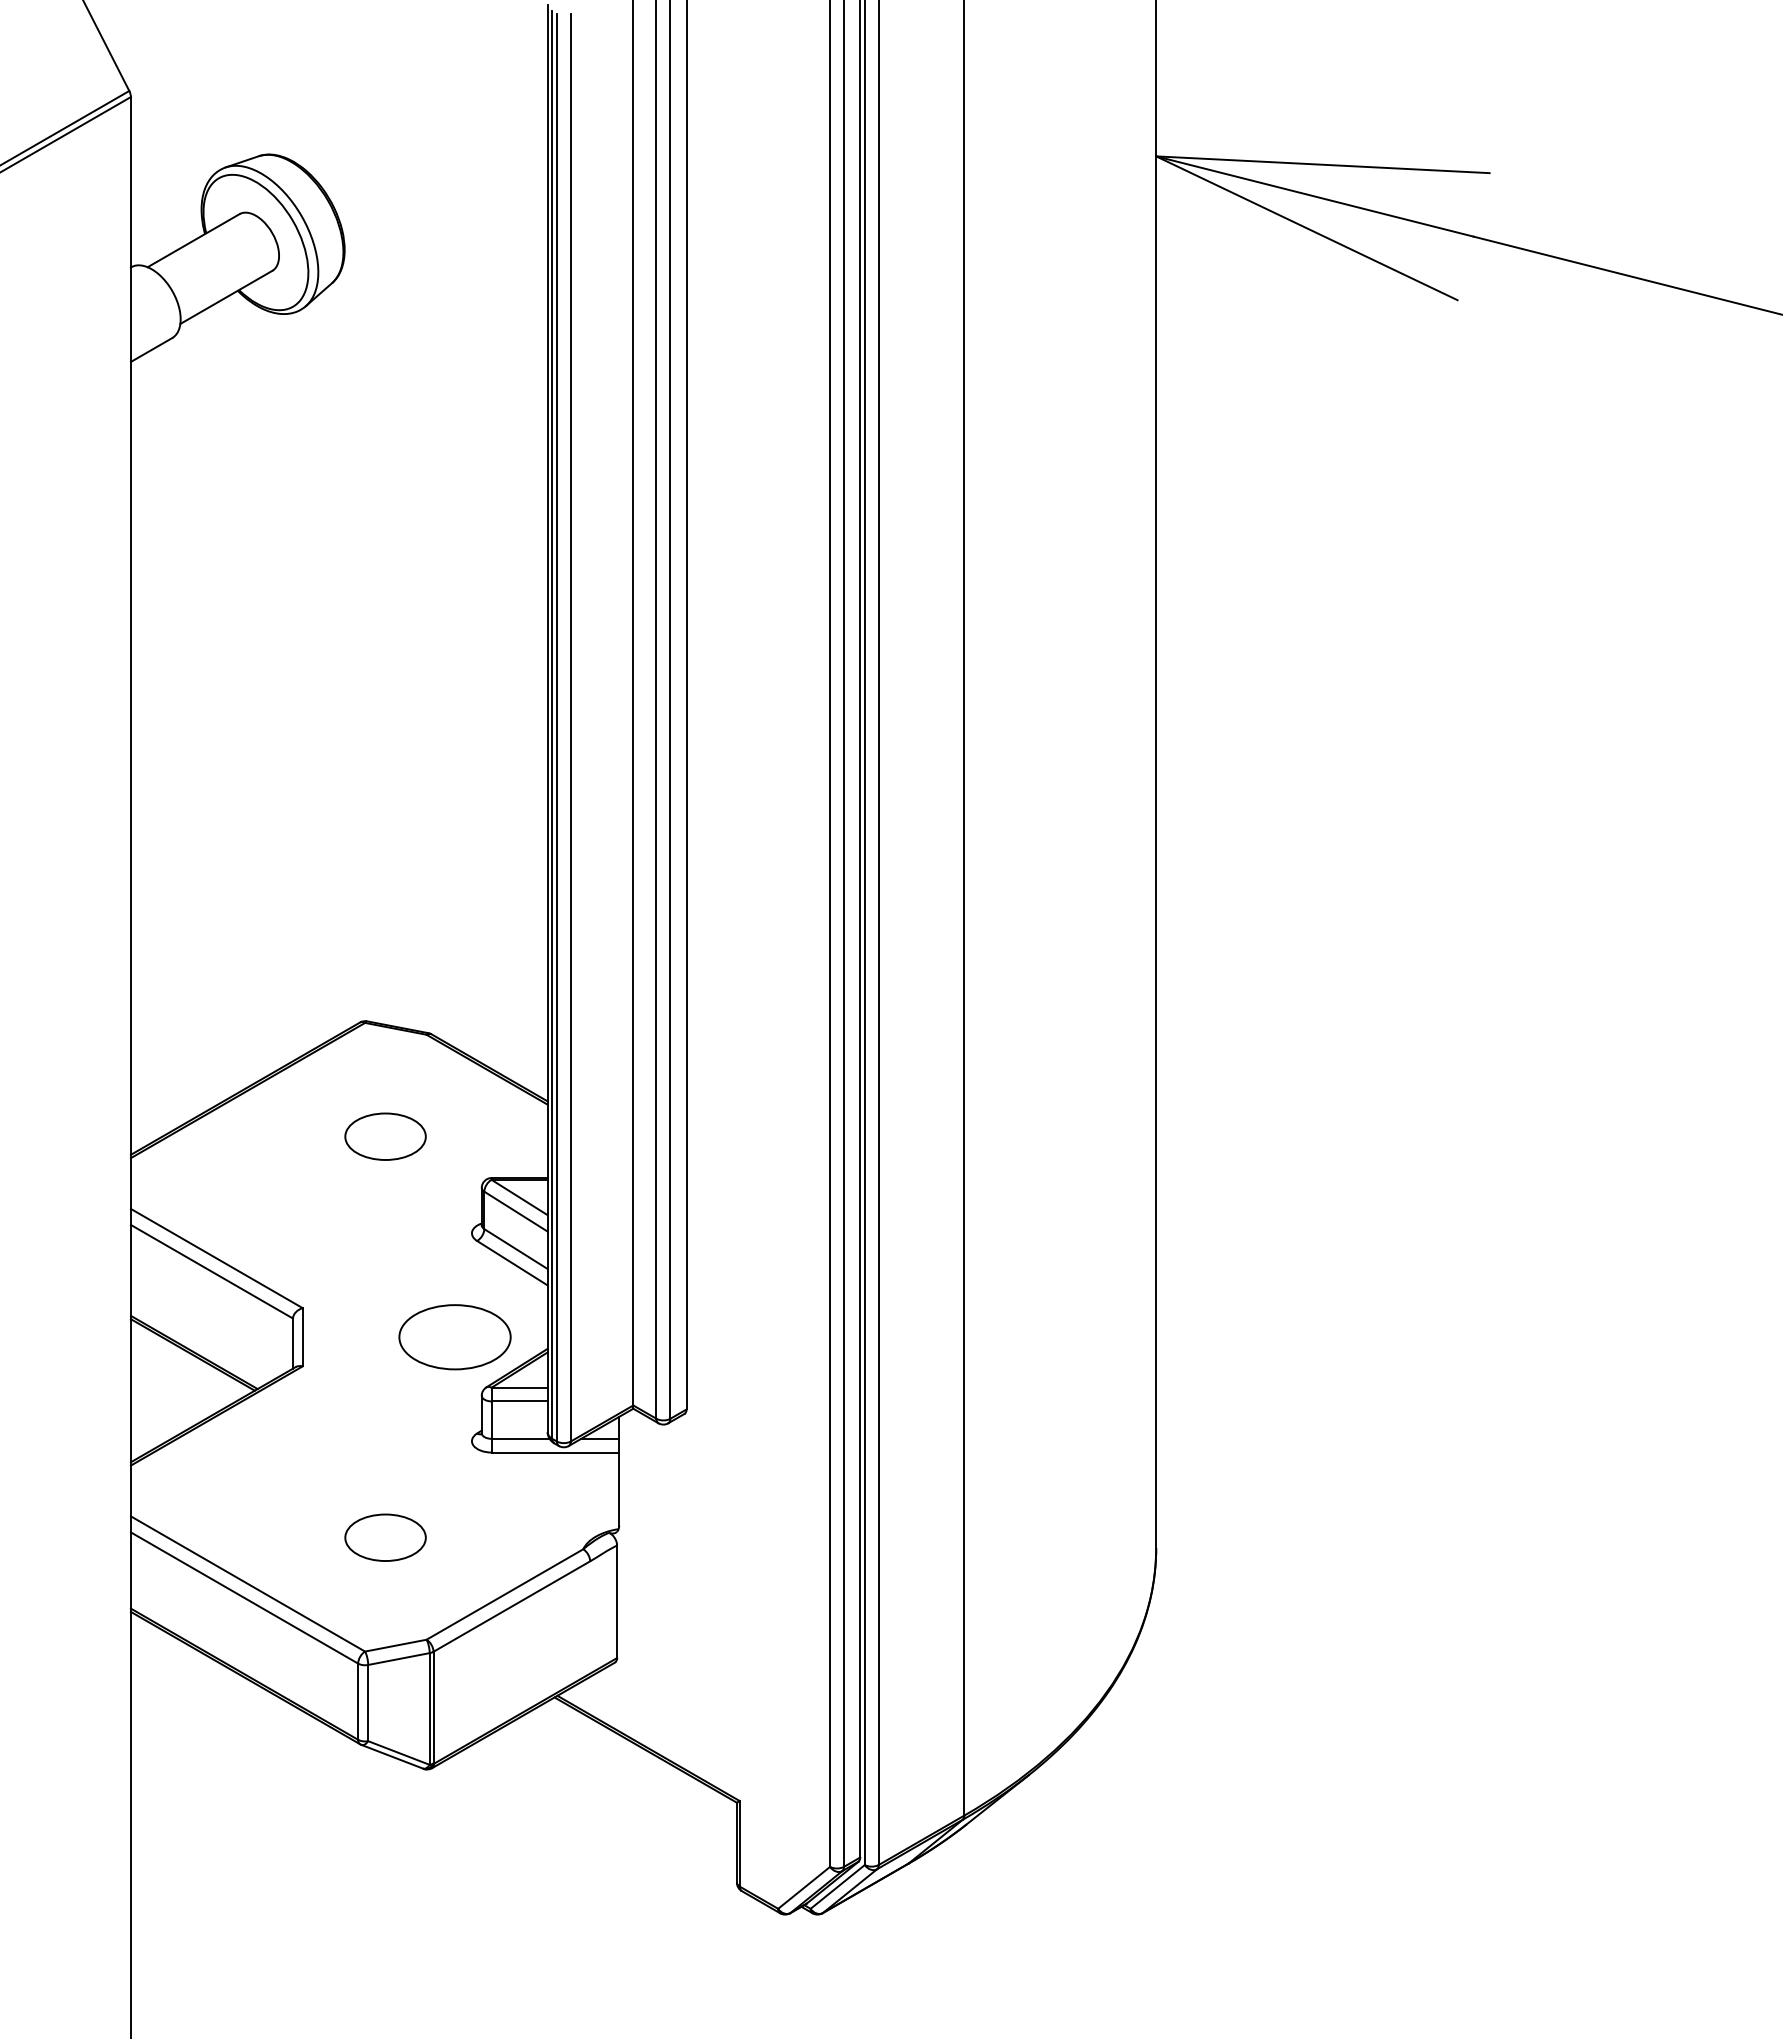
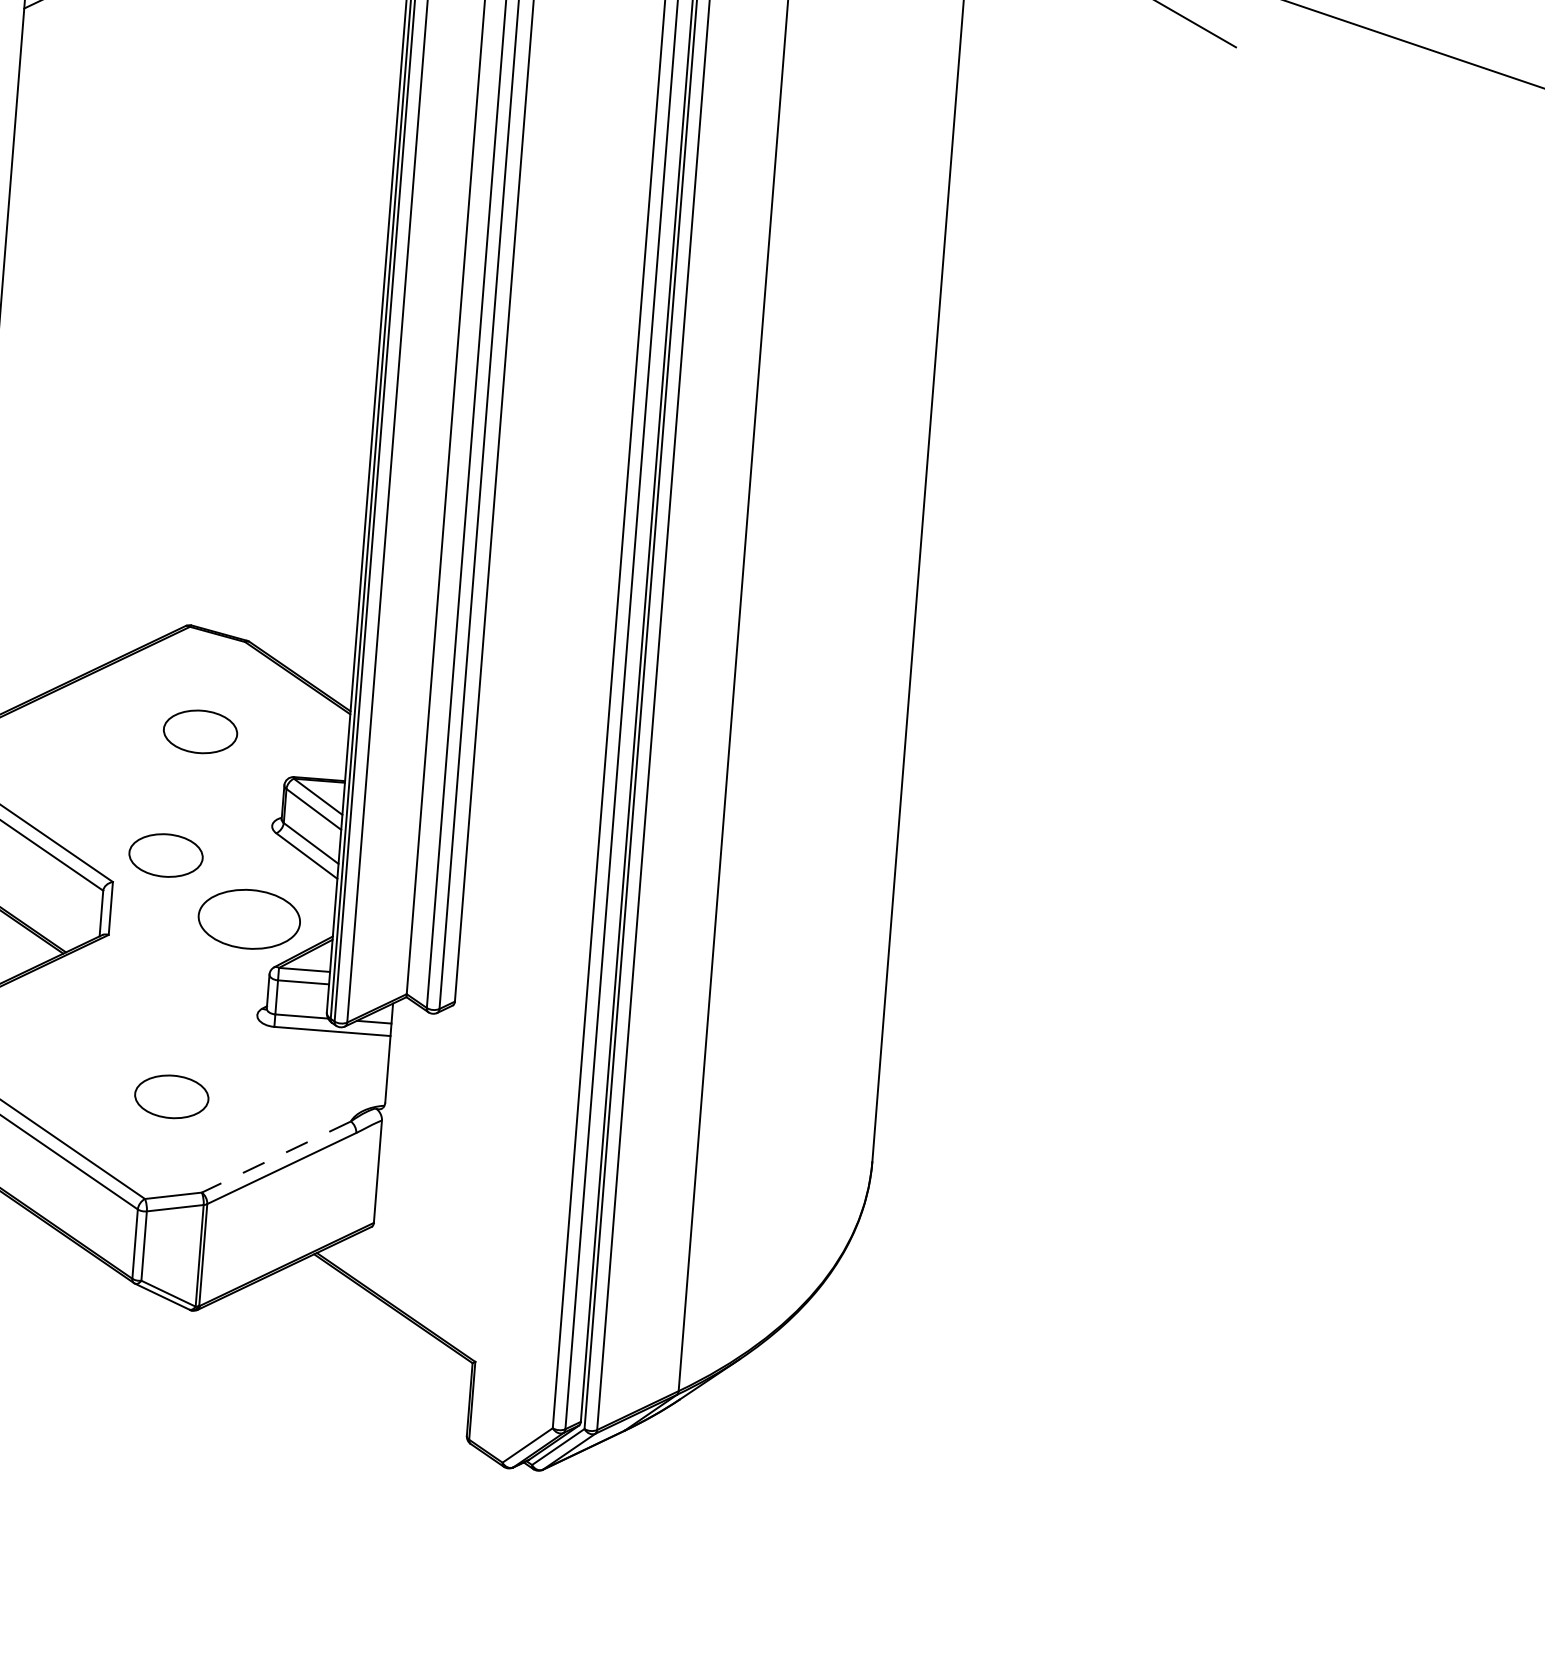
part: (358, 1274) -> (166, 855), added
line: (504, 1594) -> (275, 1157), solid -> dashed

